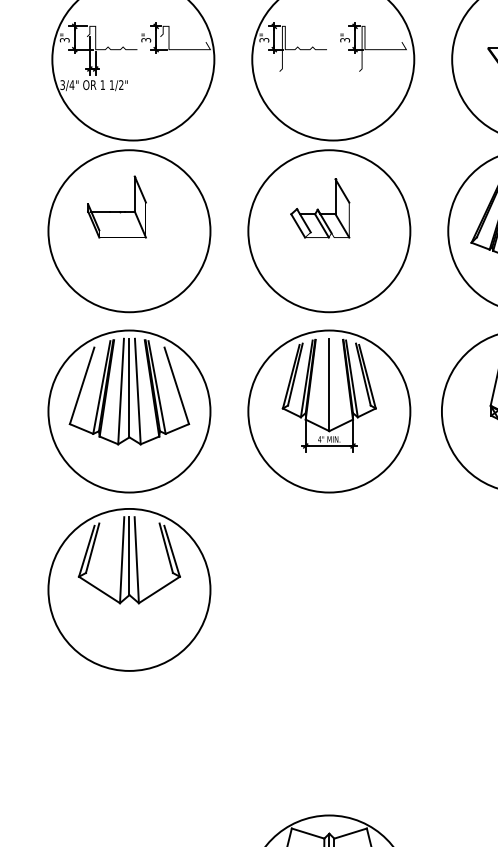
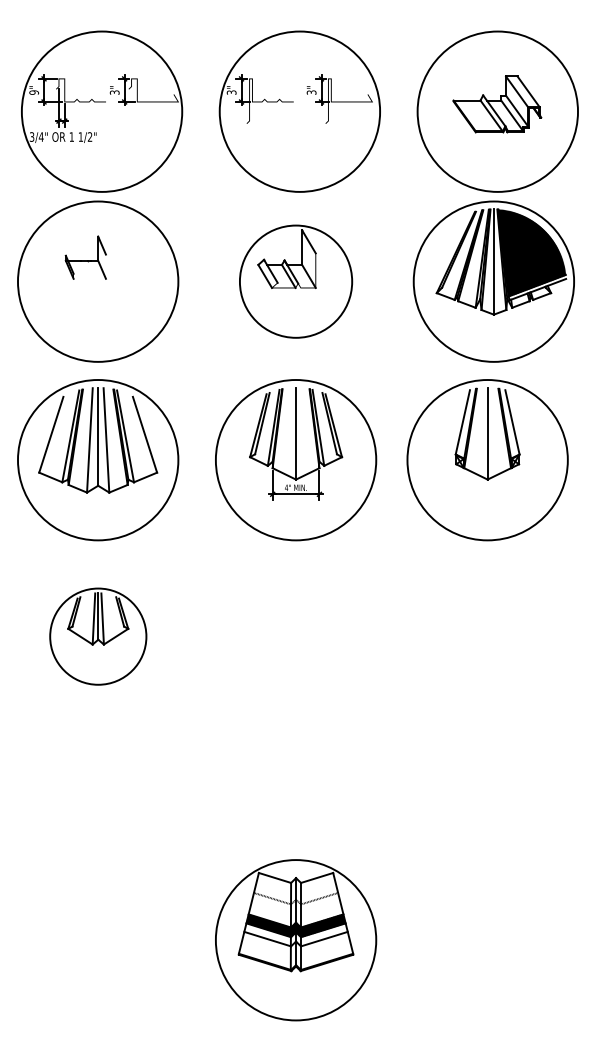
text: (64, 40) -> (33, 92), 3" -> 9"
part: (116, 206) -> (85, 257), size x0.7
circle: (328, 231) -> (295, 281), size x0.7
part: (129, 589) -> (98, 636), size x0.6

